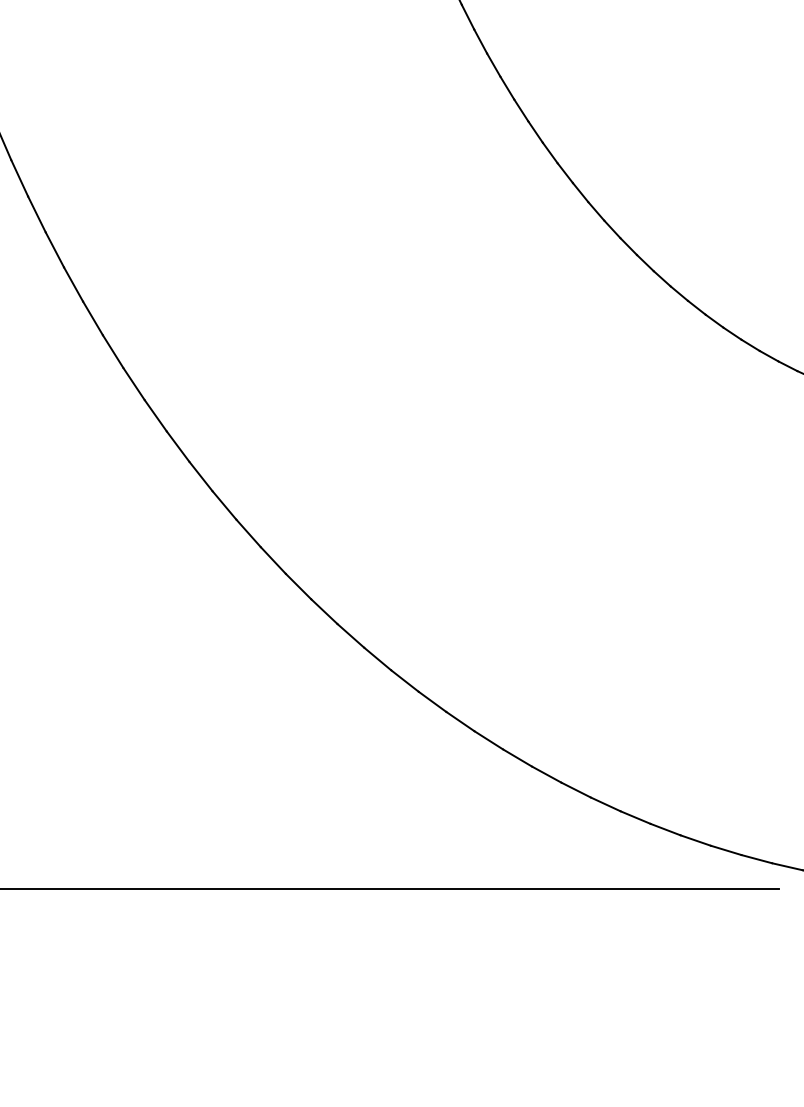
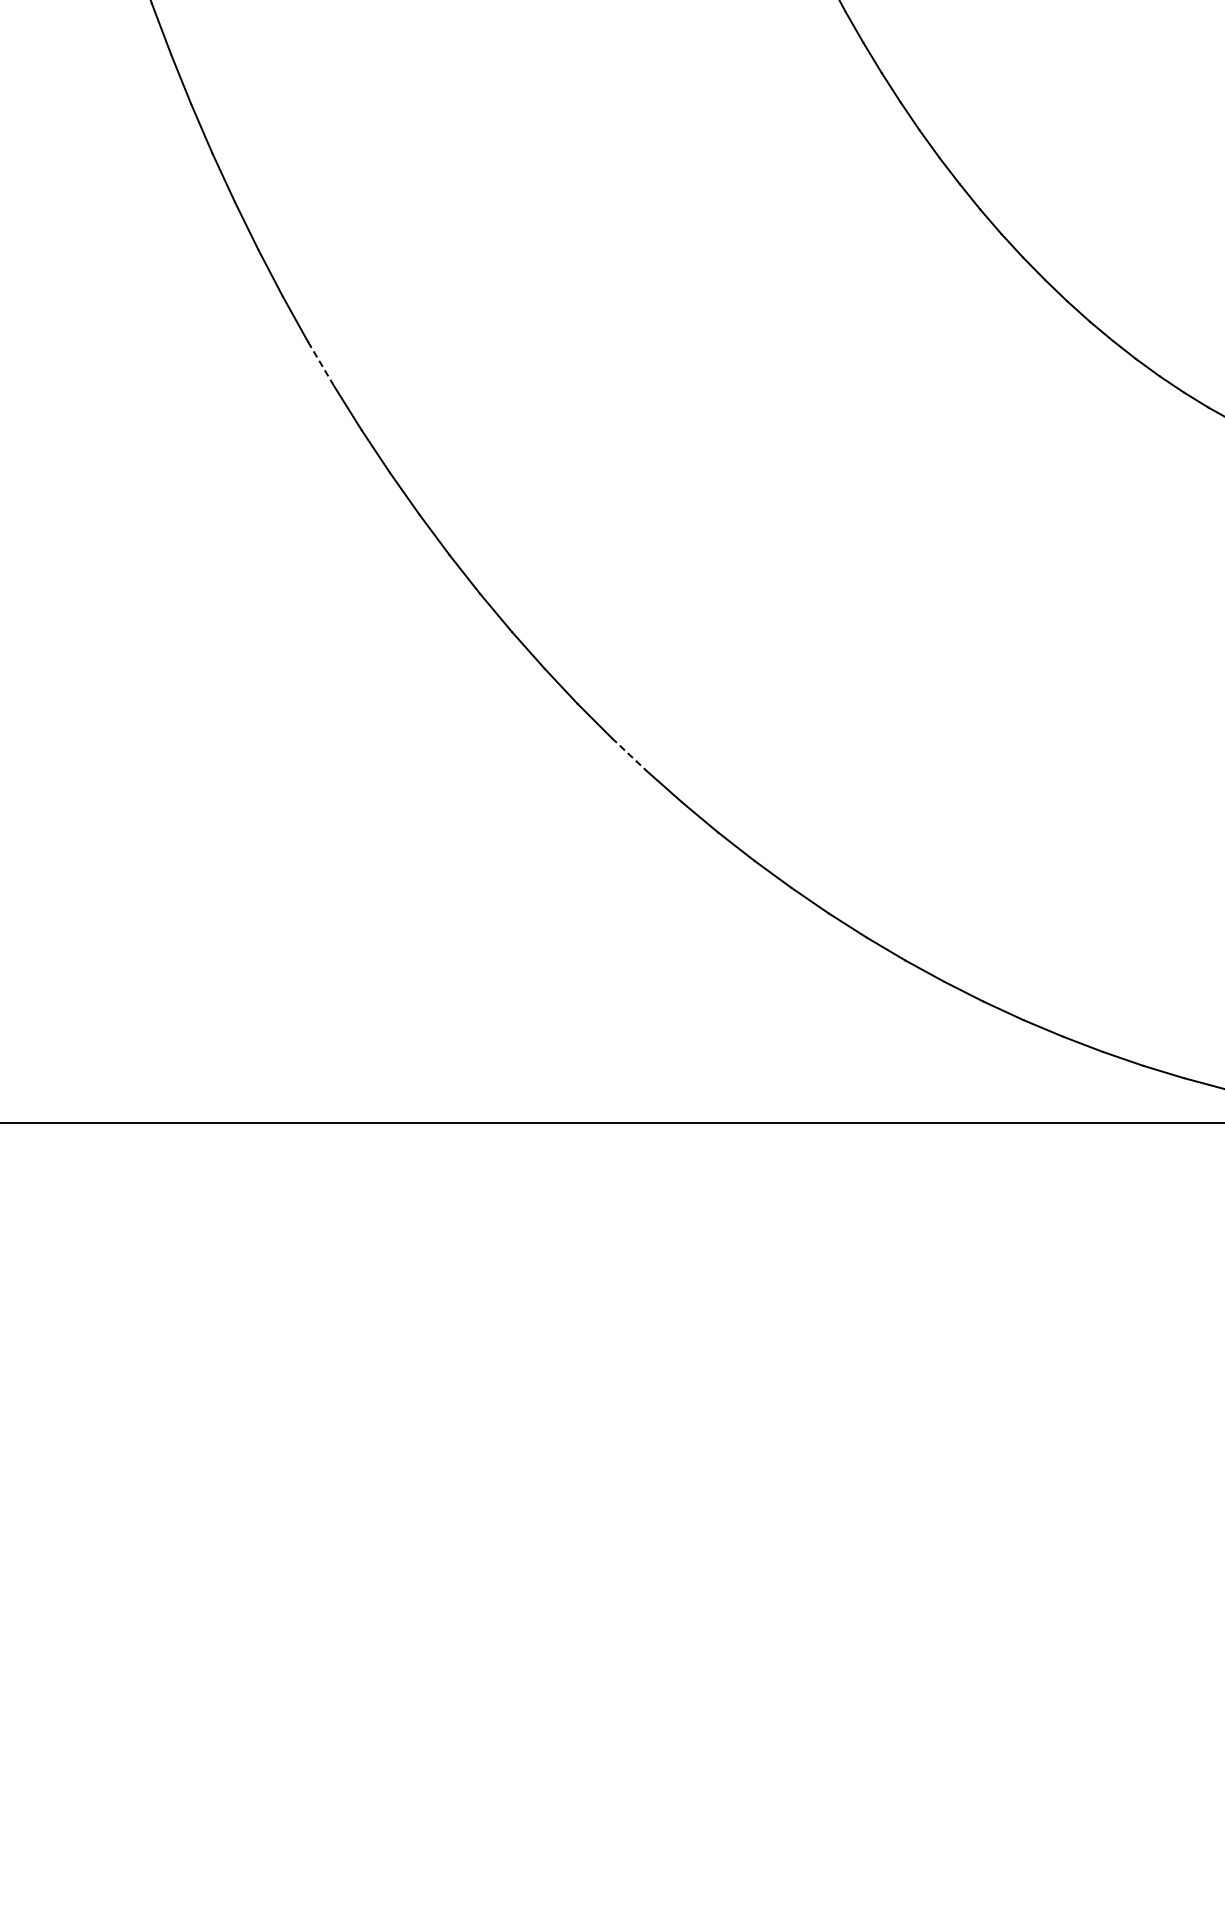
line: (93, 318) -> (321, 364), solid -> dashed
line: (324, 611) -> (629, 754), solid -> dashed

